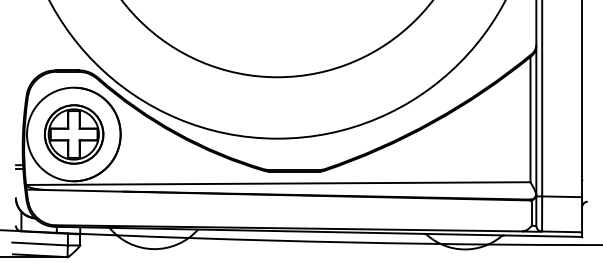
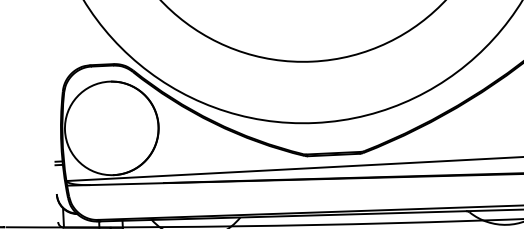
part: (74, 134) -> (112, 128), removed

